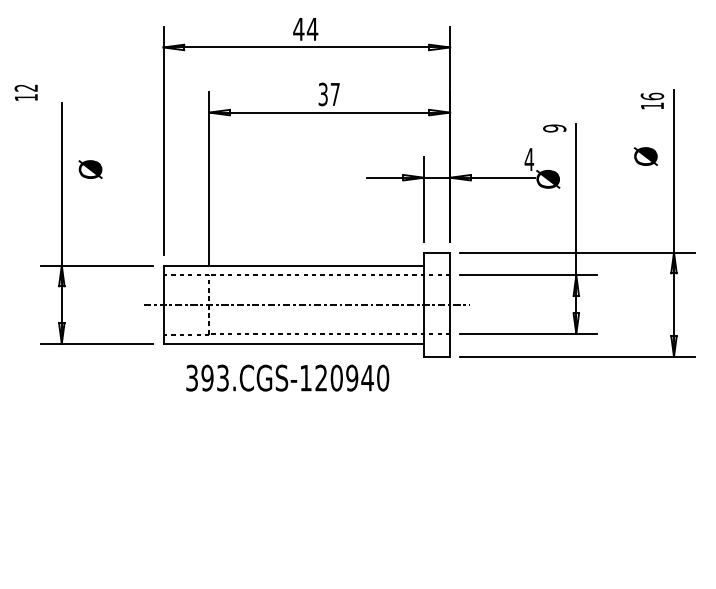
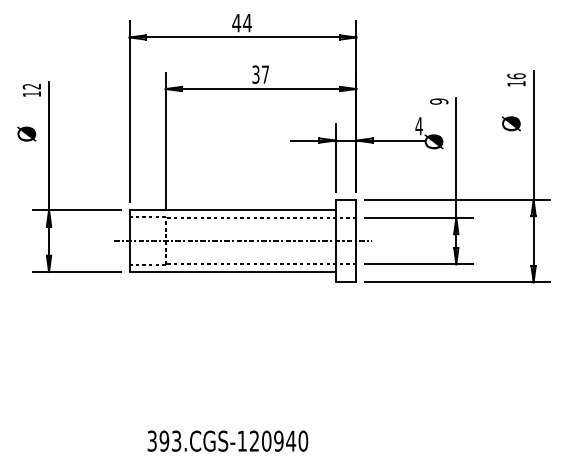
text: (25, 92) -> (31, 90), moved
text: (90, 168) -> (26, 133), moved
text: (287, 377) -> (227, 440), moved

